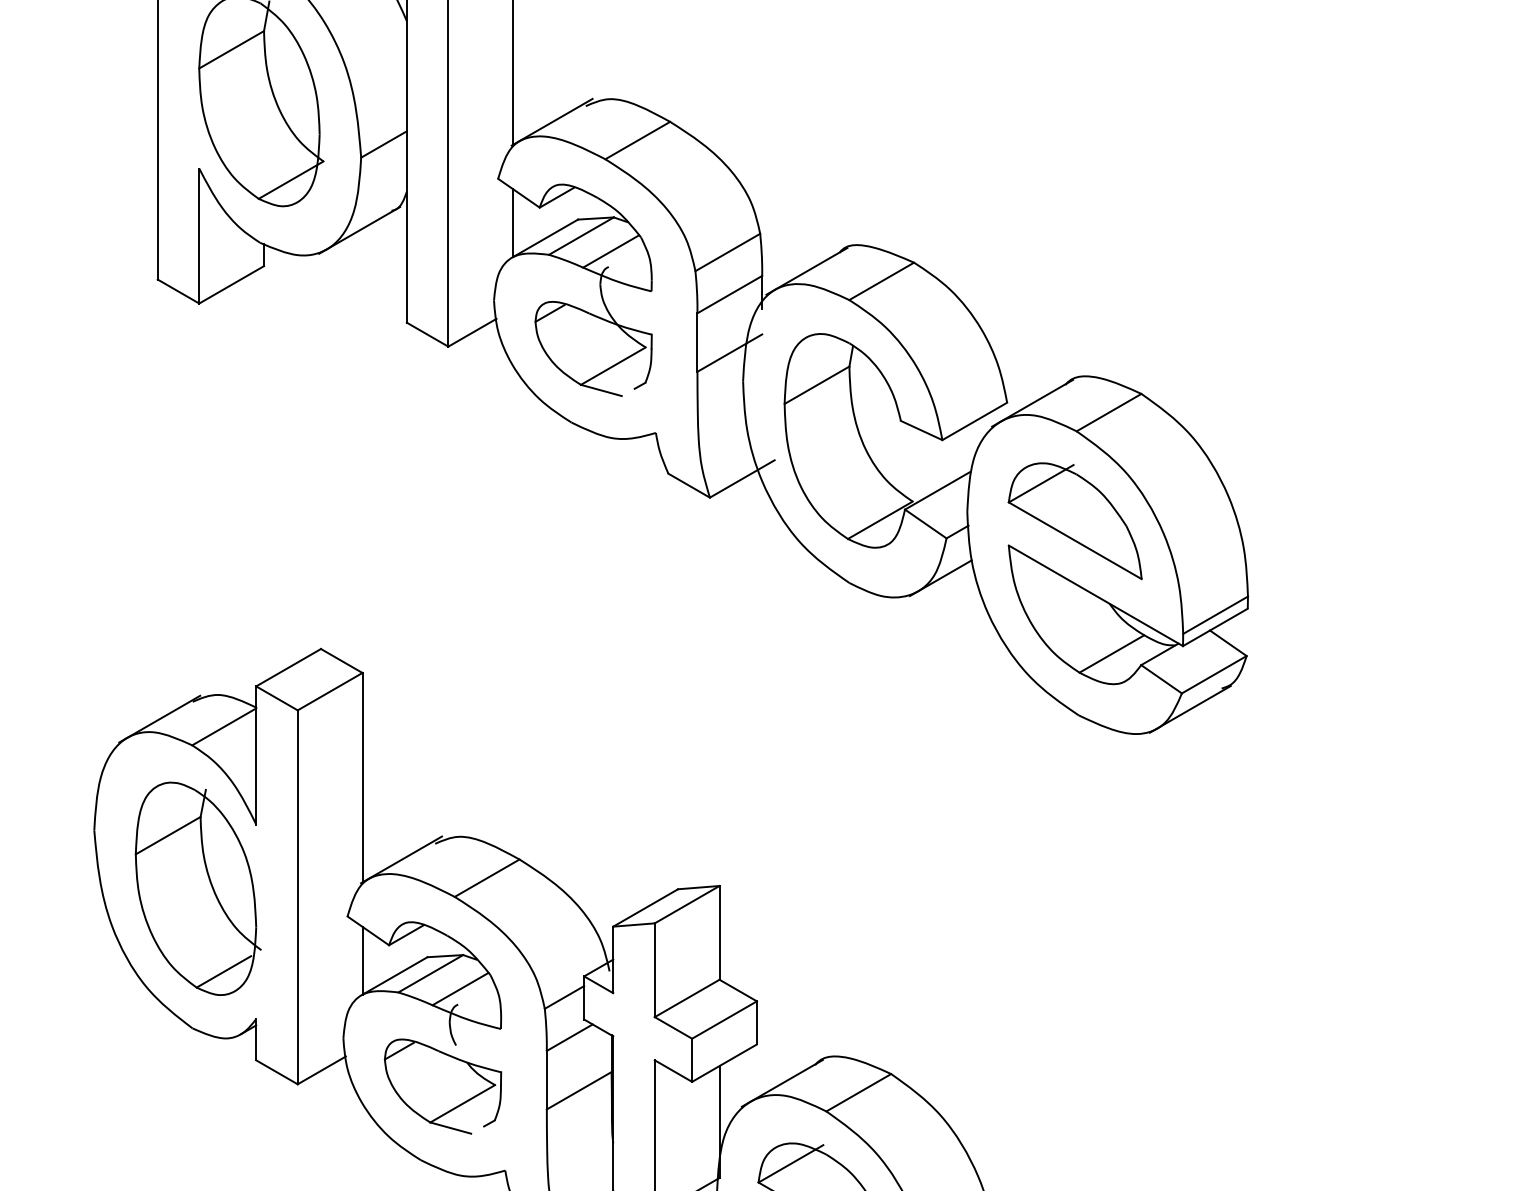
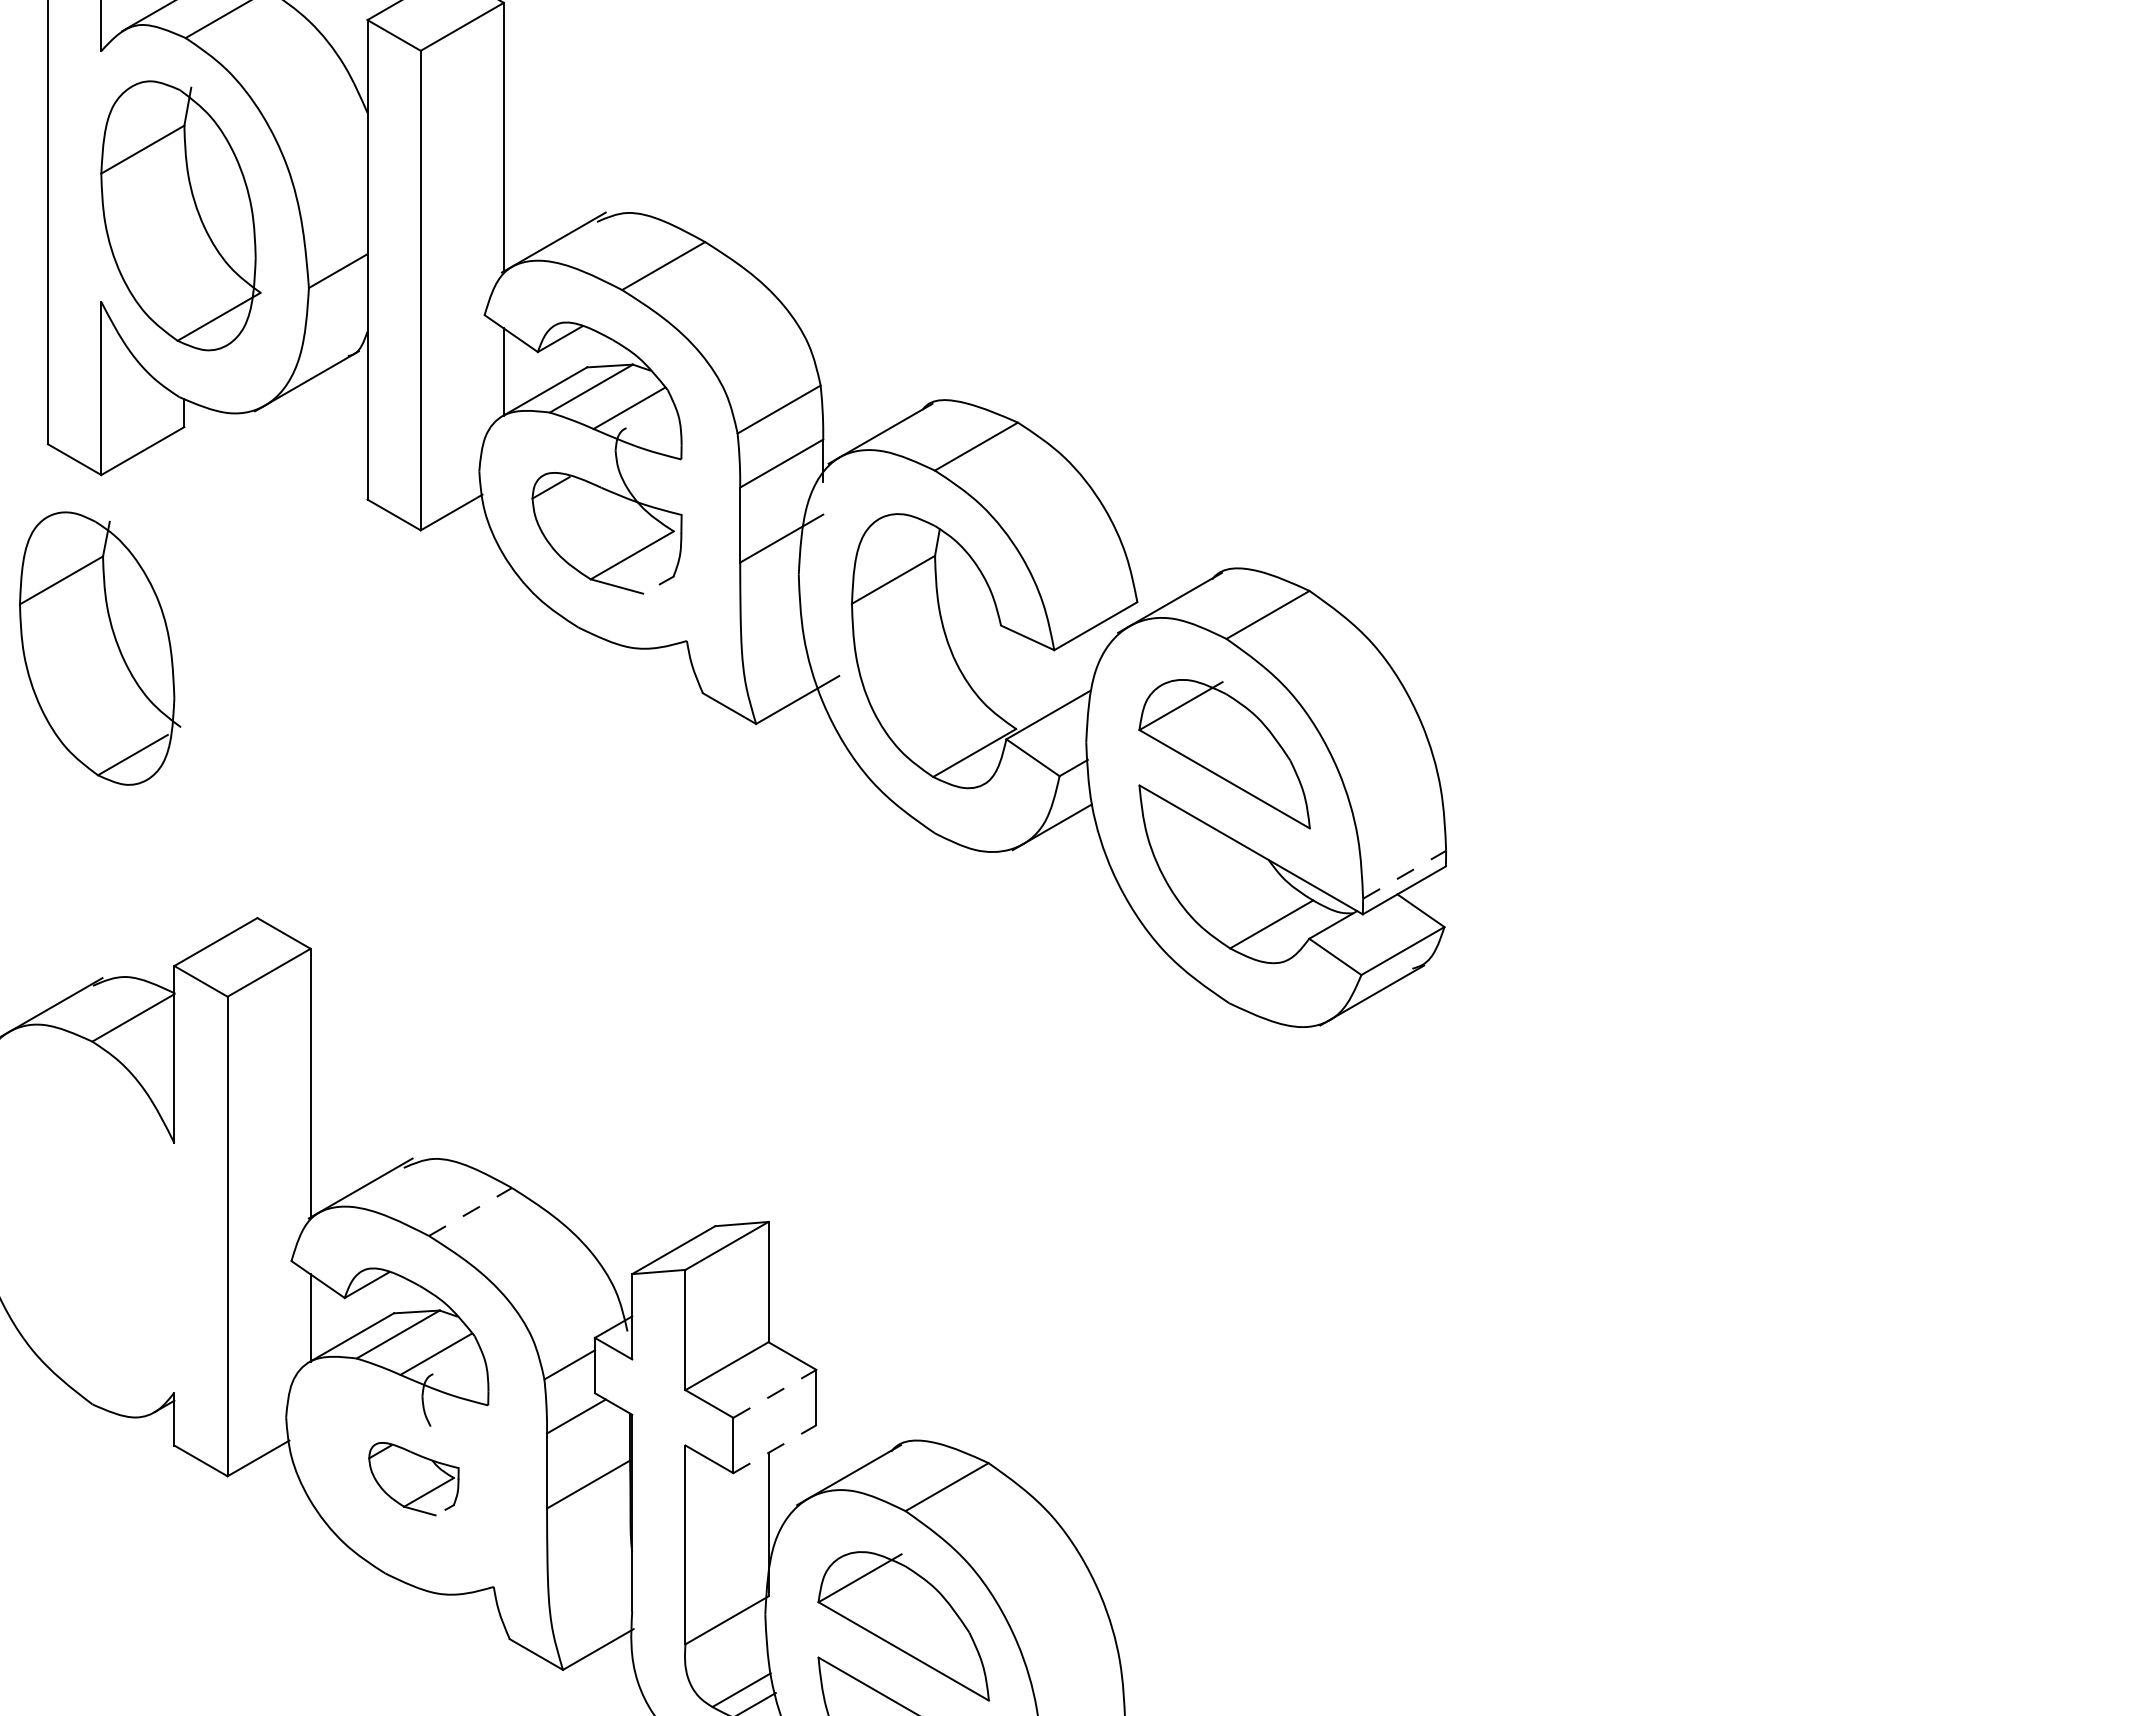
line: (1215, 615) -> (1404, 874), solid -> dashed
line: (487, 878) -> (470, 1212), solid -> dashed
part: (198, 888) -> (100, 648), moved
line: (724, 1019) -> (774, 1393), solid -> dashed
line: (724, 1063) -> (774, 1449), solid -> dashed
part: (442, 1086) -> (413, 1478), size x0.6

